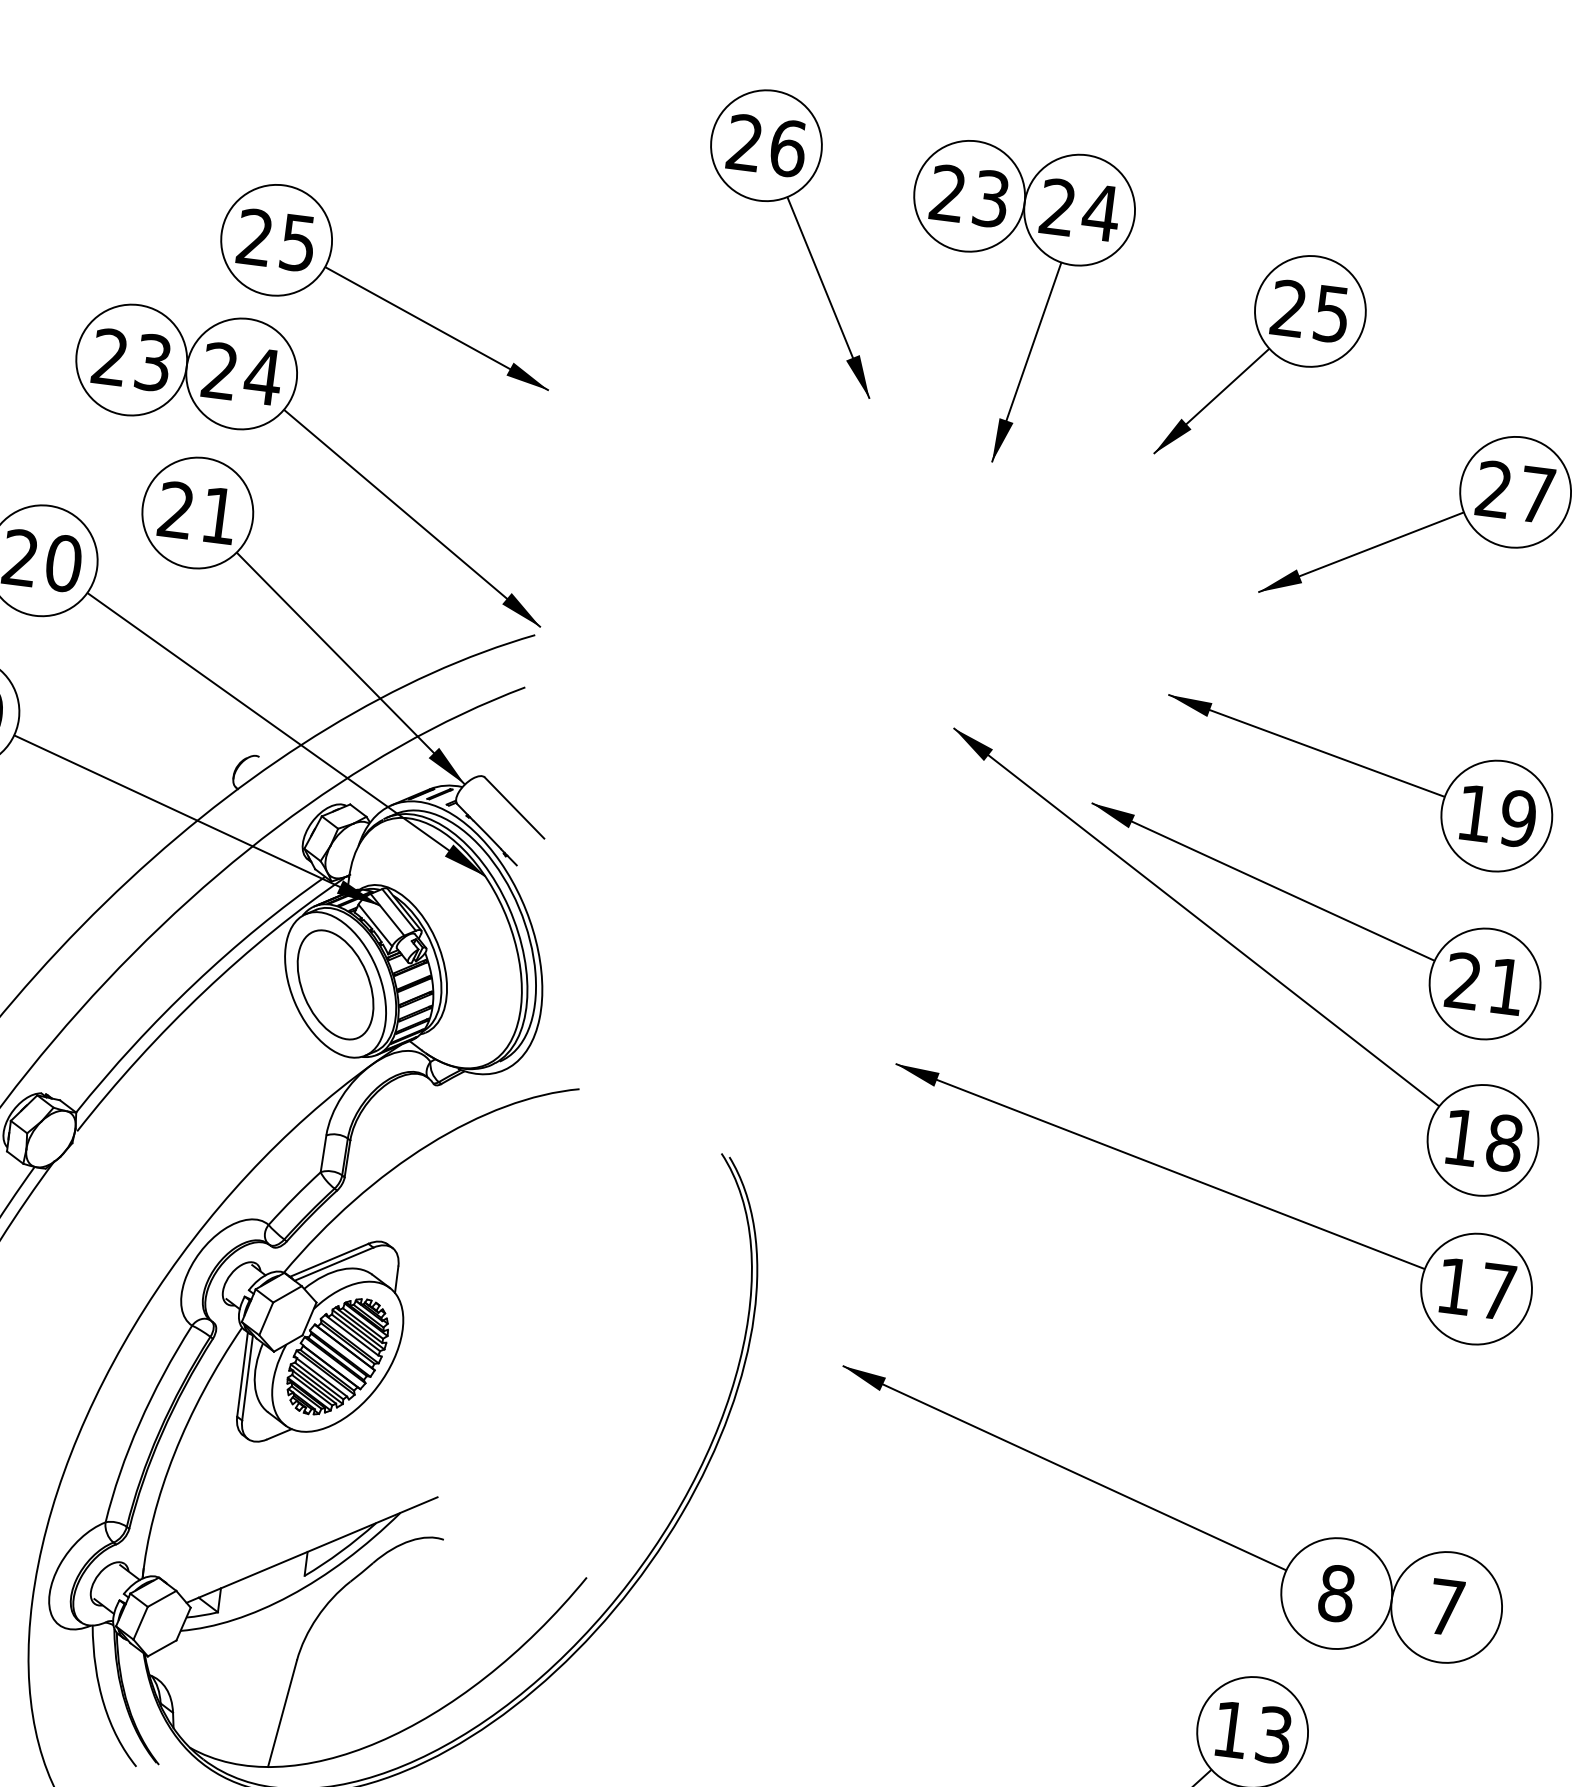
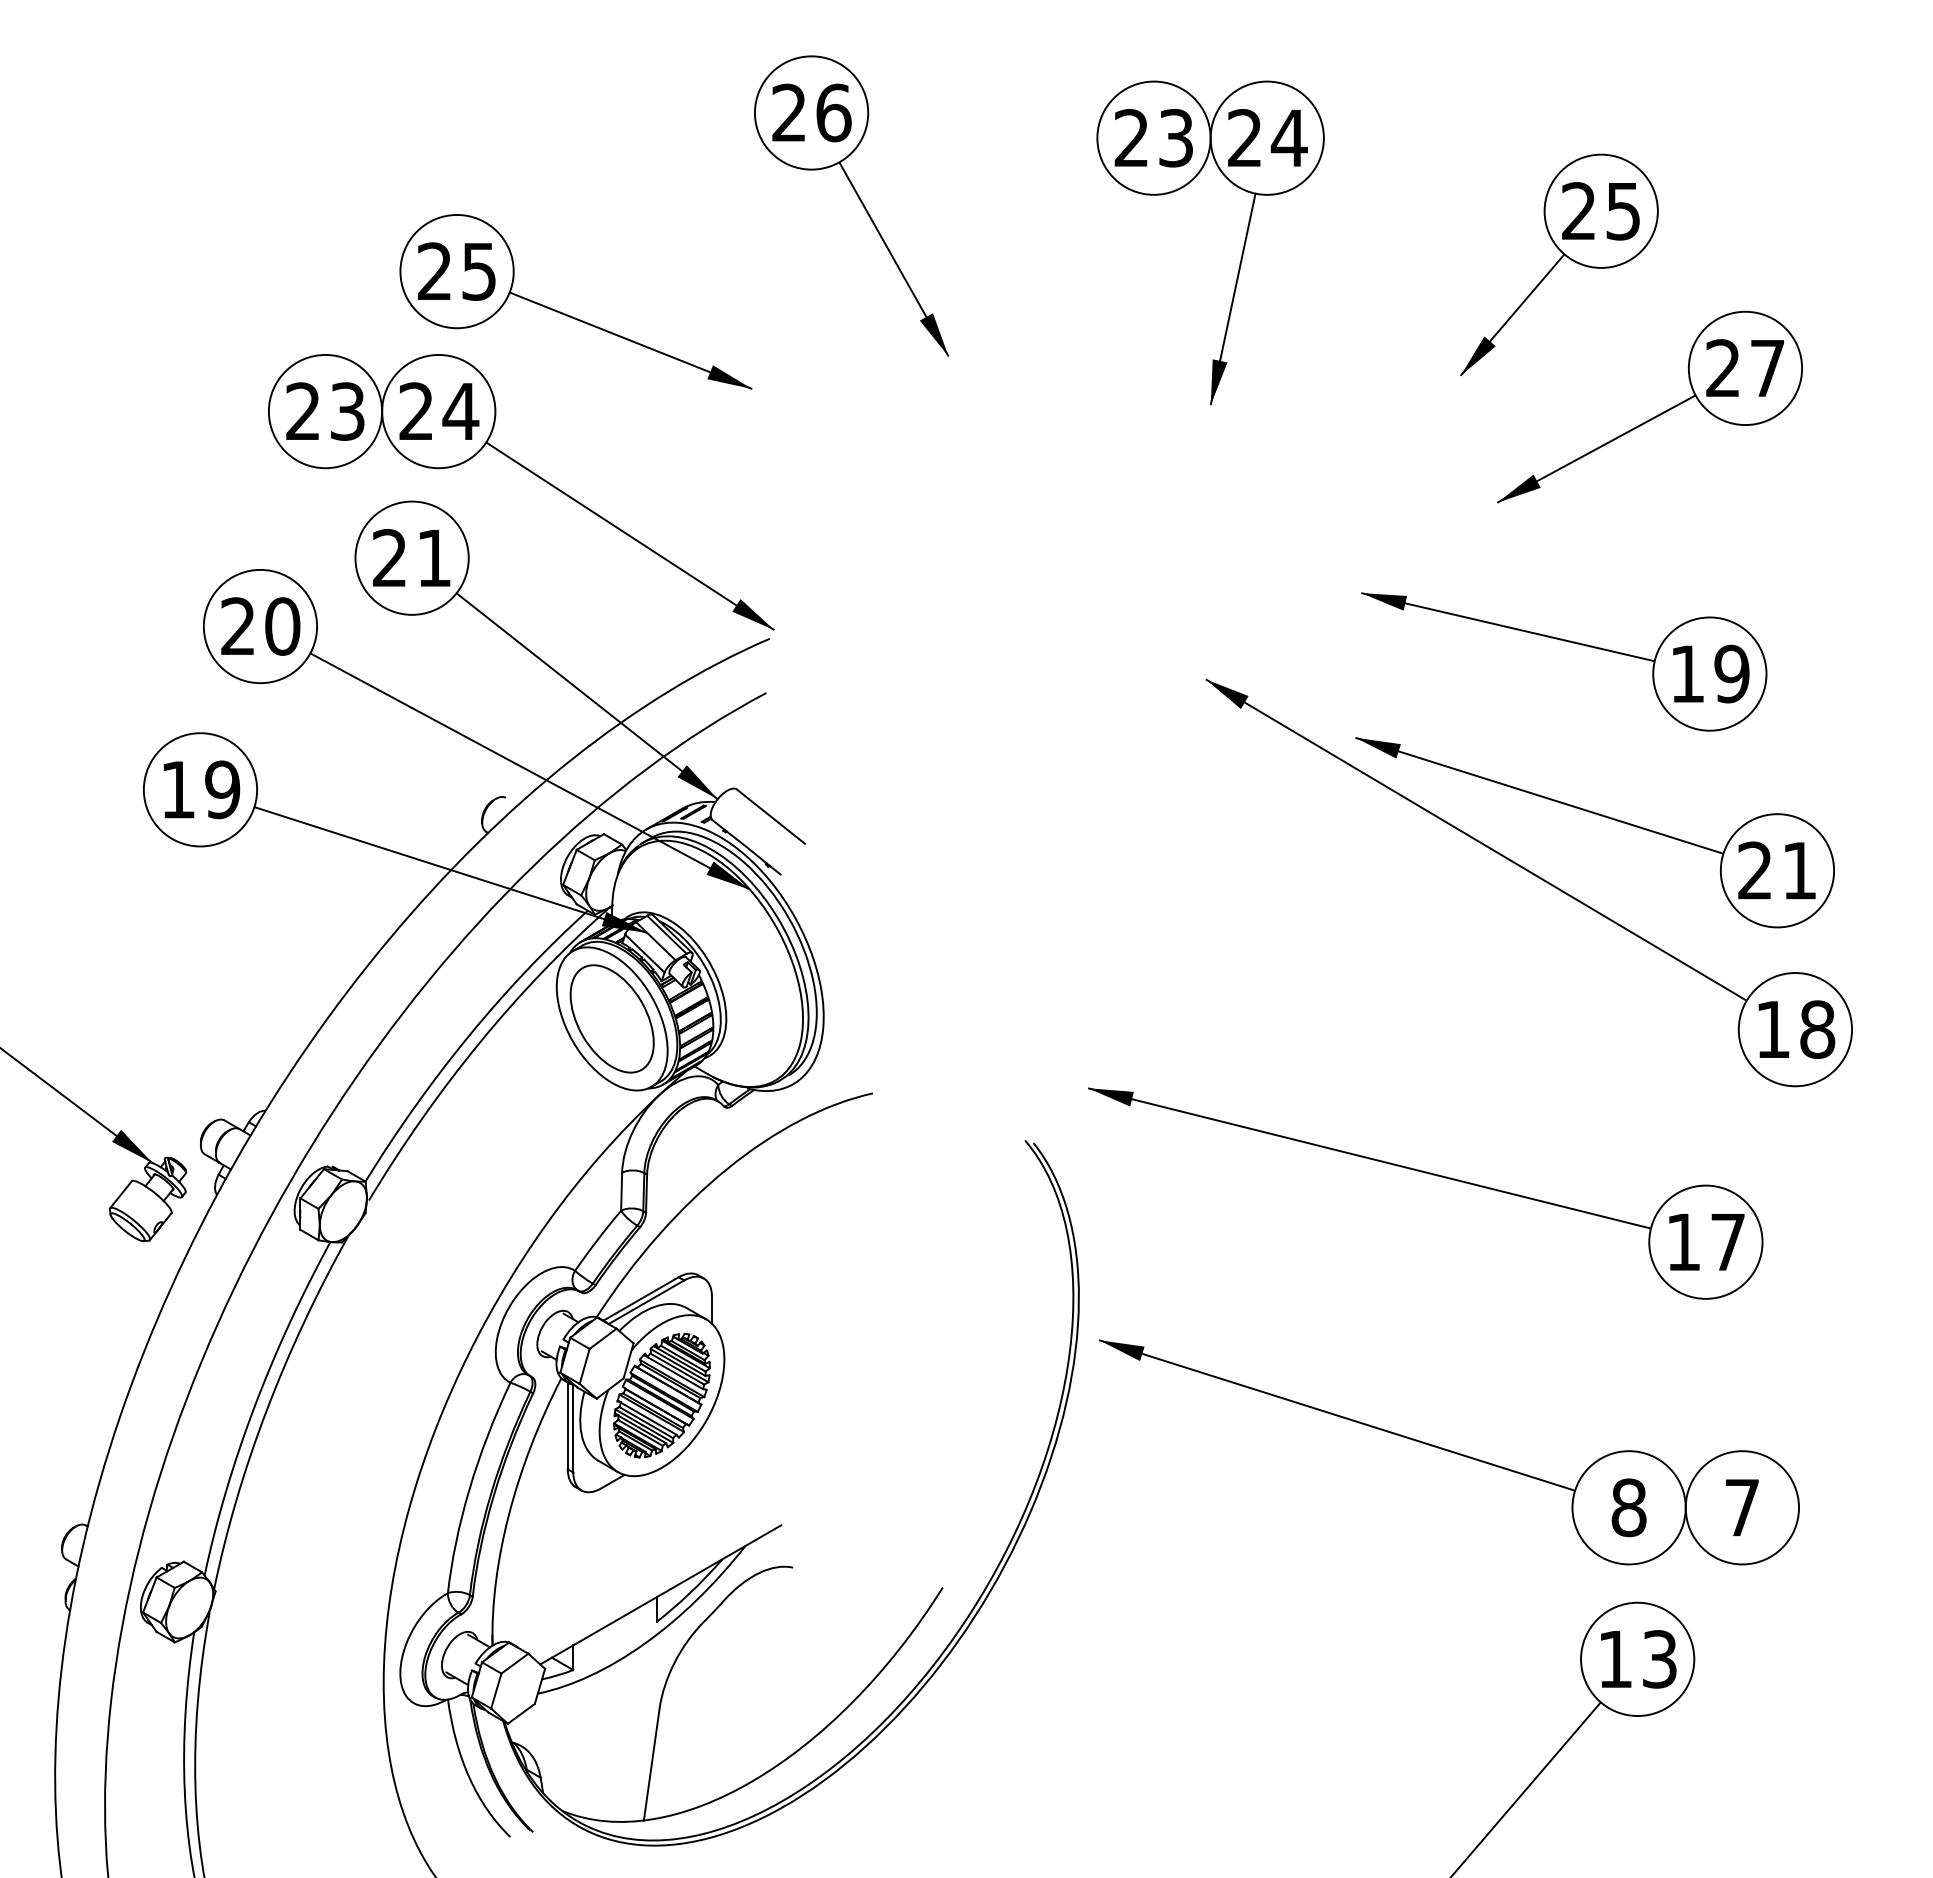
part: (802, 236) -> (859, 200), moved
part: (1263, 357) -> (1559, 264), moved
part: (1363, 768) -> (1568, 642), moved
part: (1216, 1189) -> (1429, 1174), moved
part: (1169, 1517) -> (1449, 1452), moved

